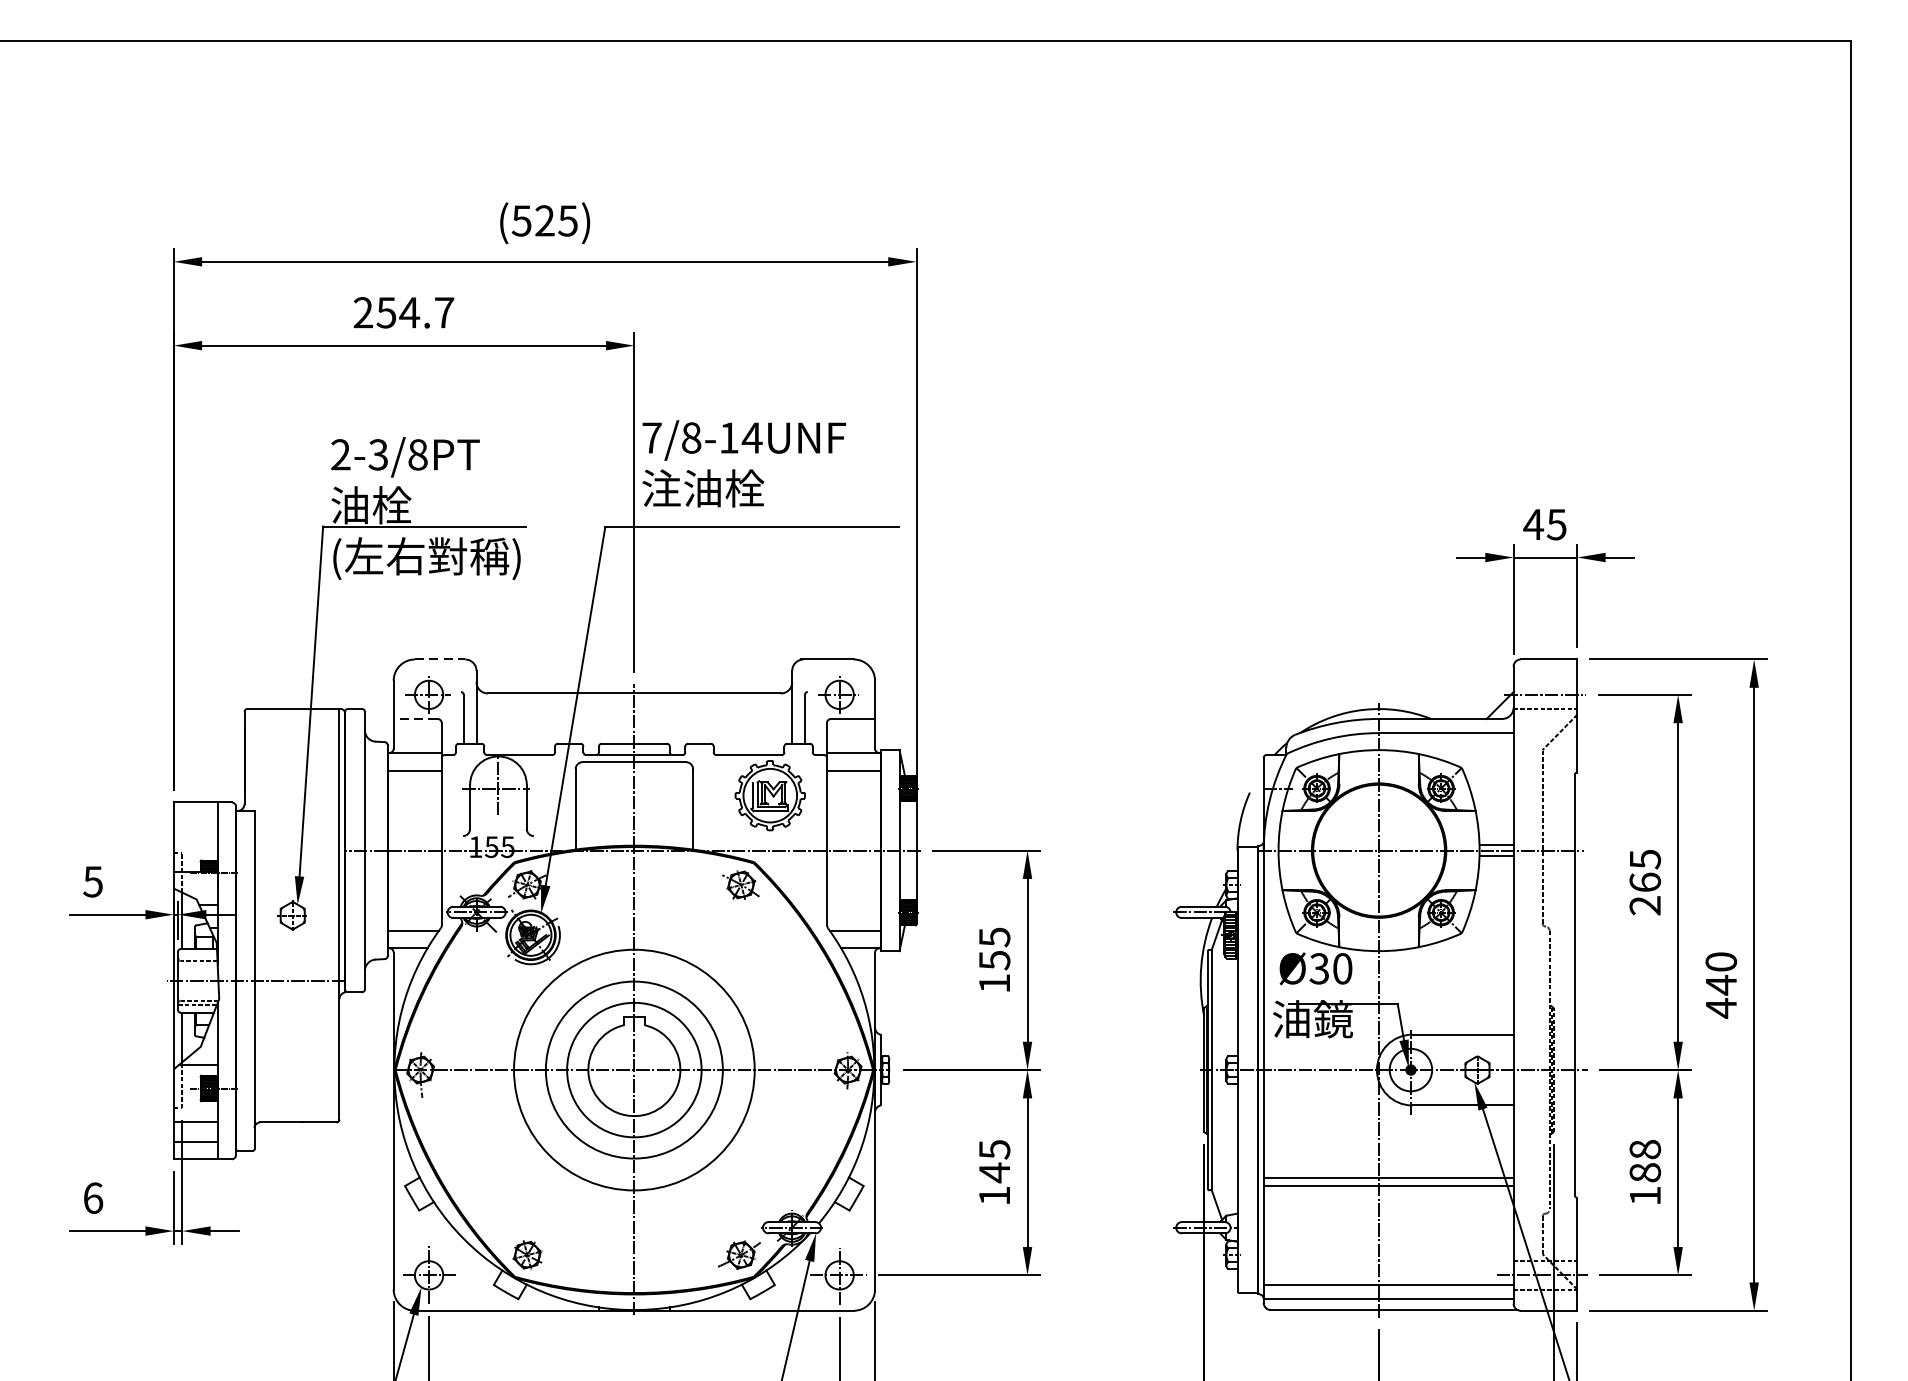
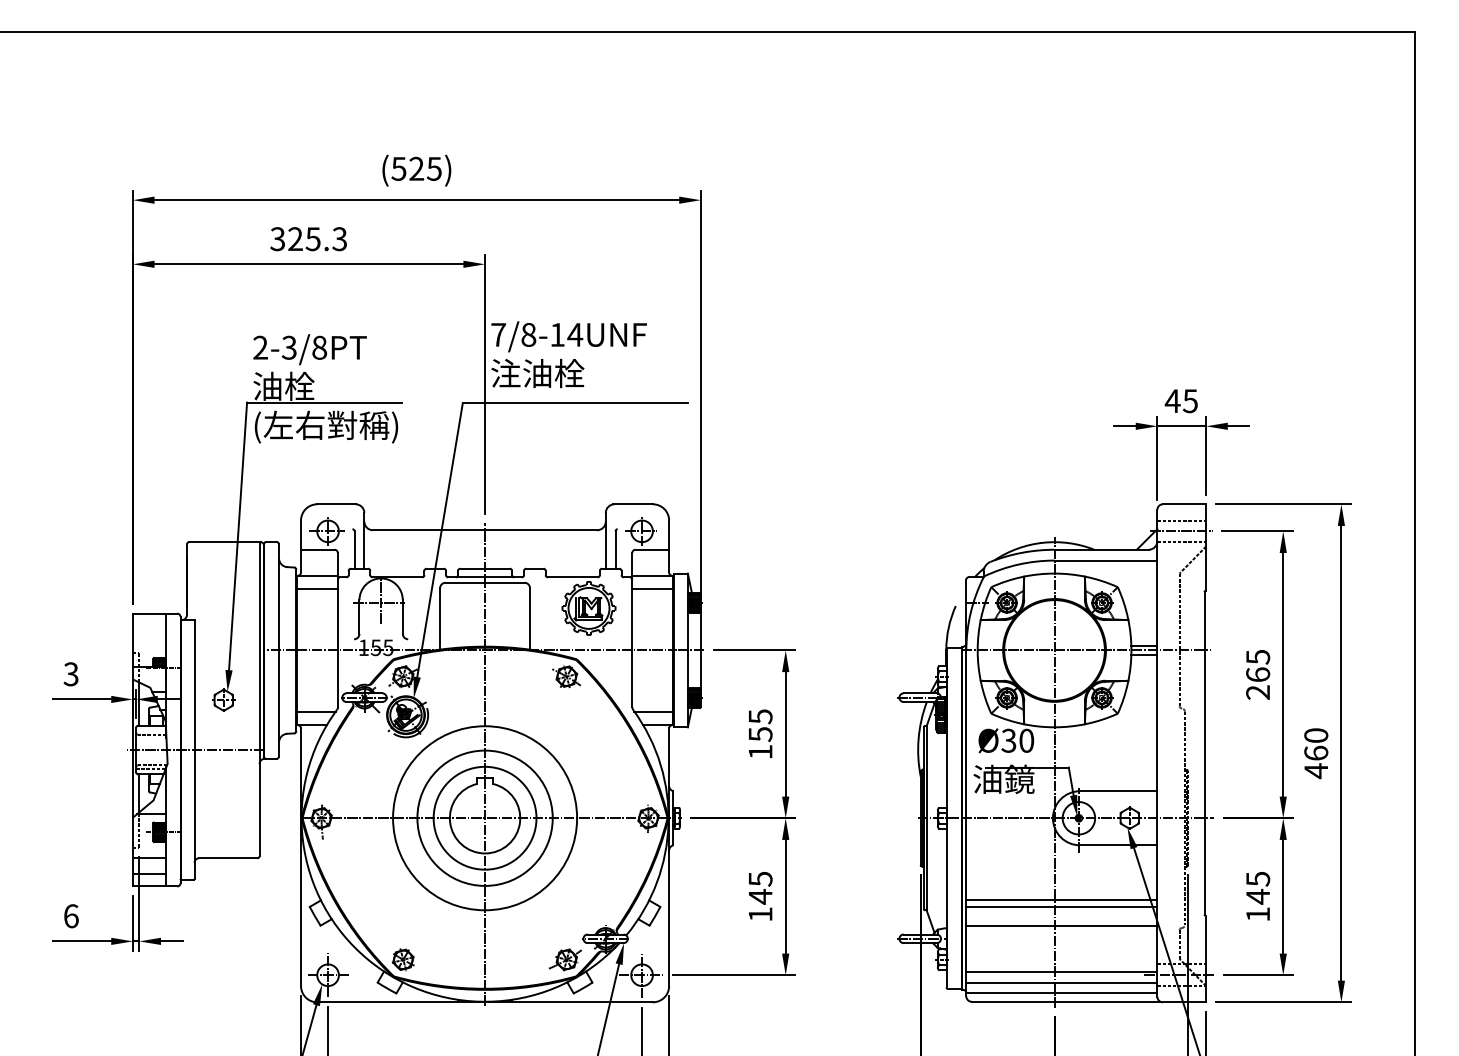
text: (403, 313) -> (308, 239), 254.7 -> 325.3
line: (440, 659) -> (336, 504), dashed -> solid
line: (1545, 680) -> (1181, 520), added
line: (415, 718) -> (317, 549), dashed -> solid
text: (93, 880) -> (71, 673), 5 -> 3
text: (1721, 985) -> (1316, 753), 440 -> 460
text: (1645, 1160) -> (1258, 887), 188 -> 145
line: (1388, 1210) -> (1061, 925), added
line: (1388, 1270) -> (1061, 971), added

